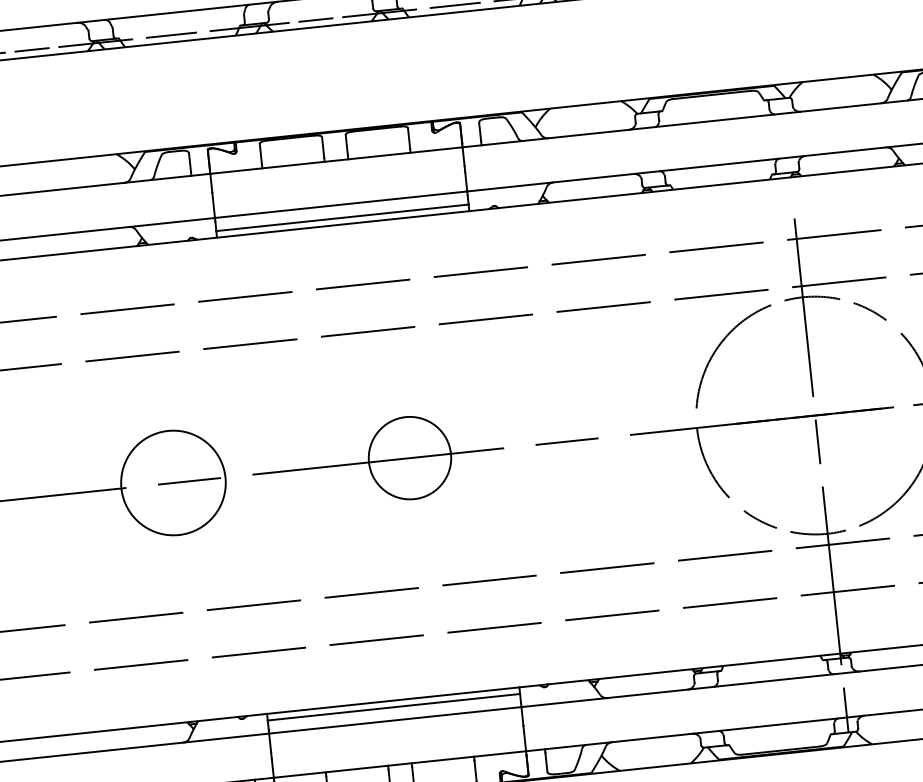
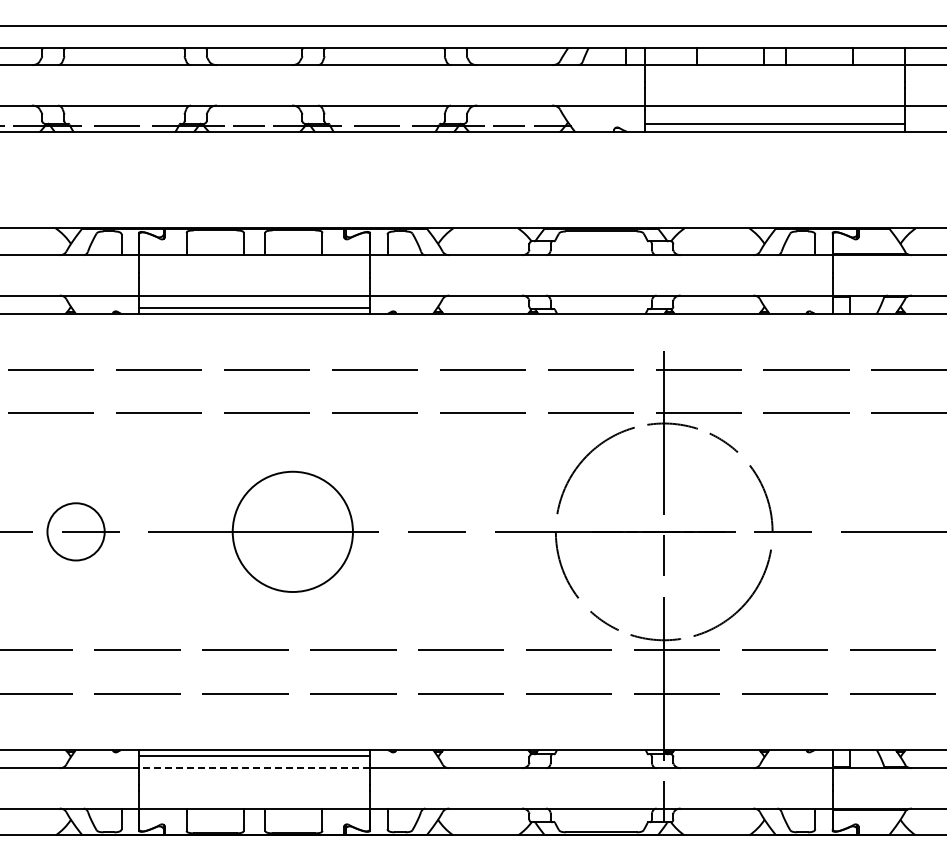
circle: (409, 457) -> (292, 531), size x1.6
circle: (172, 482) -> (75, 531), size x0.6
line: (395, 720) -> (254, 768), solid -> dashed

